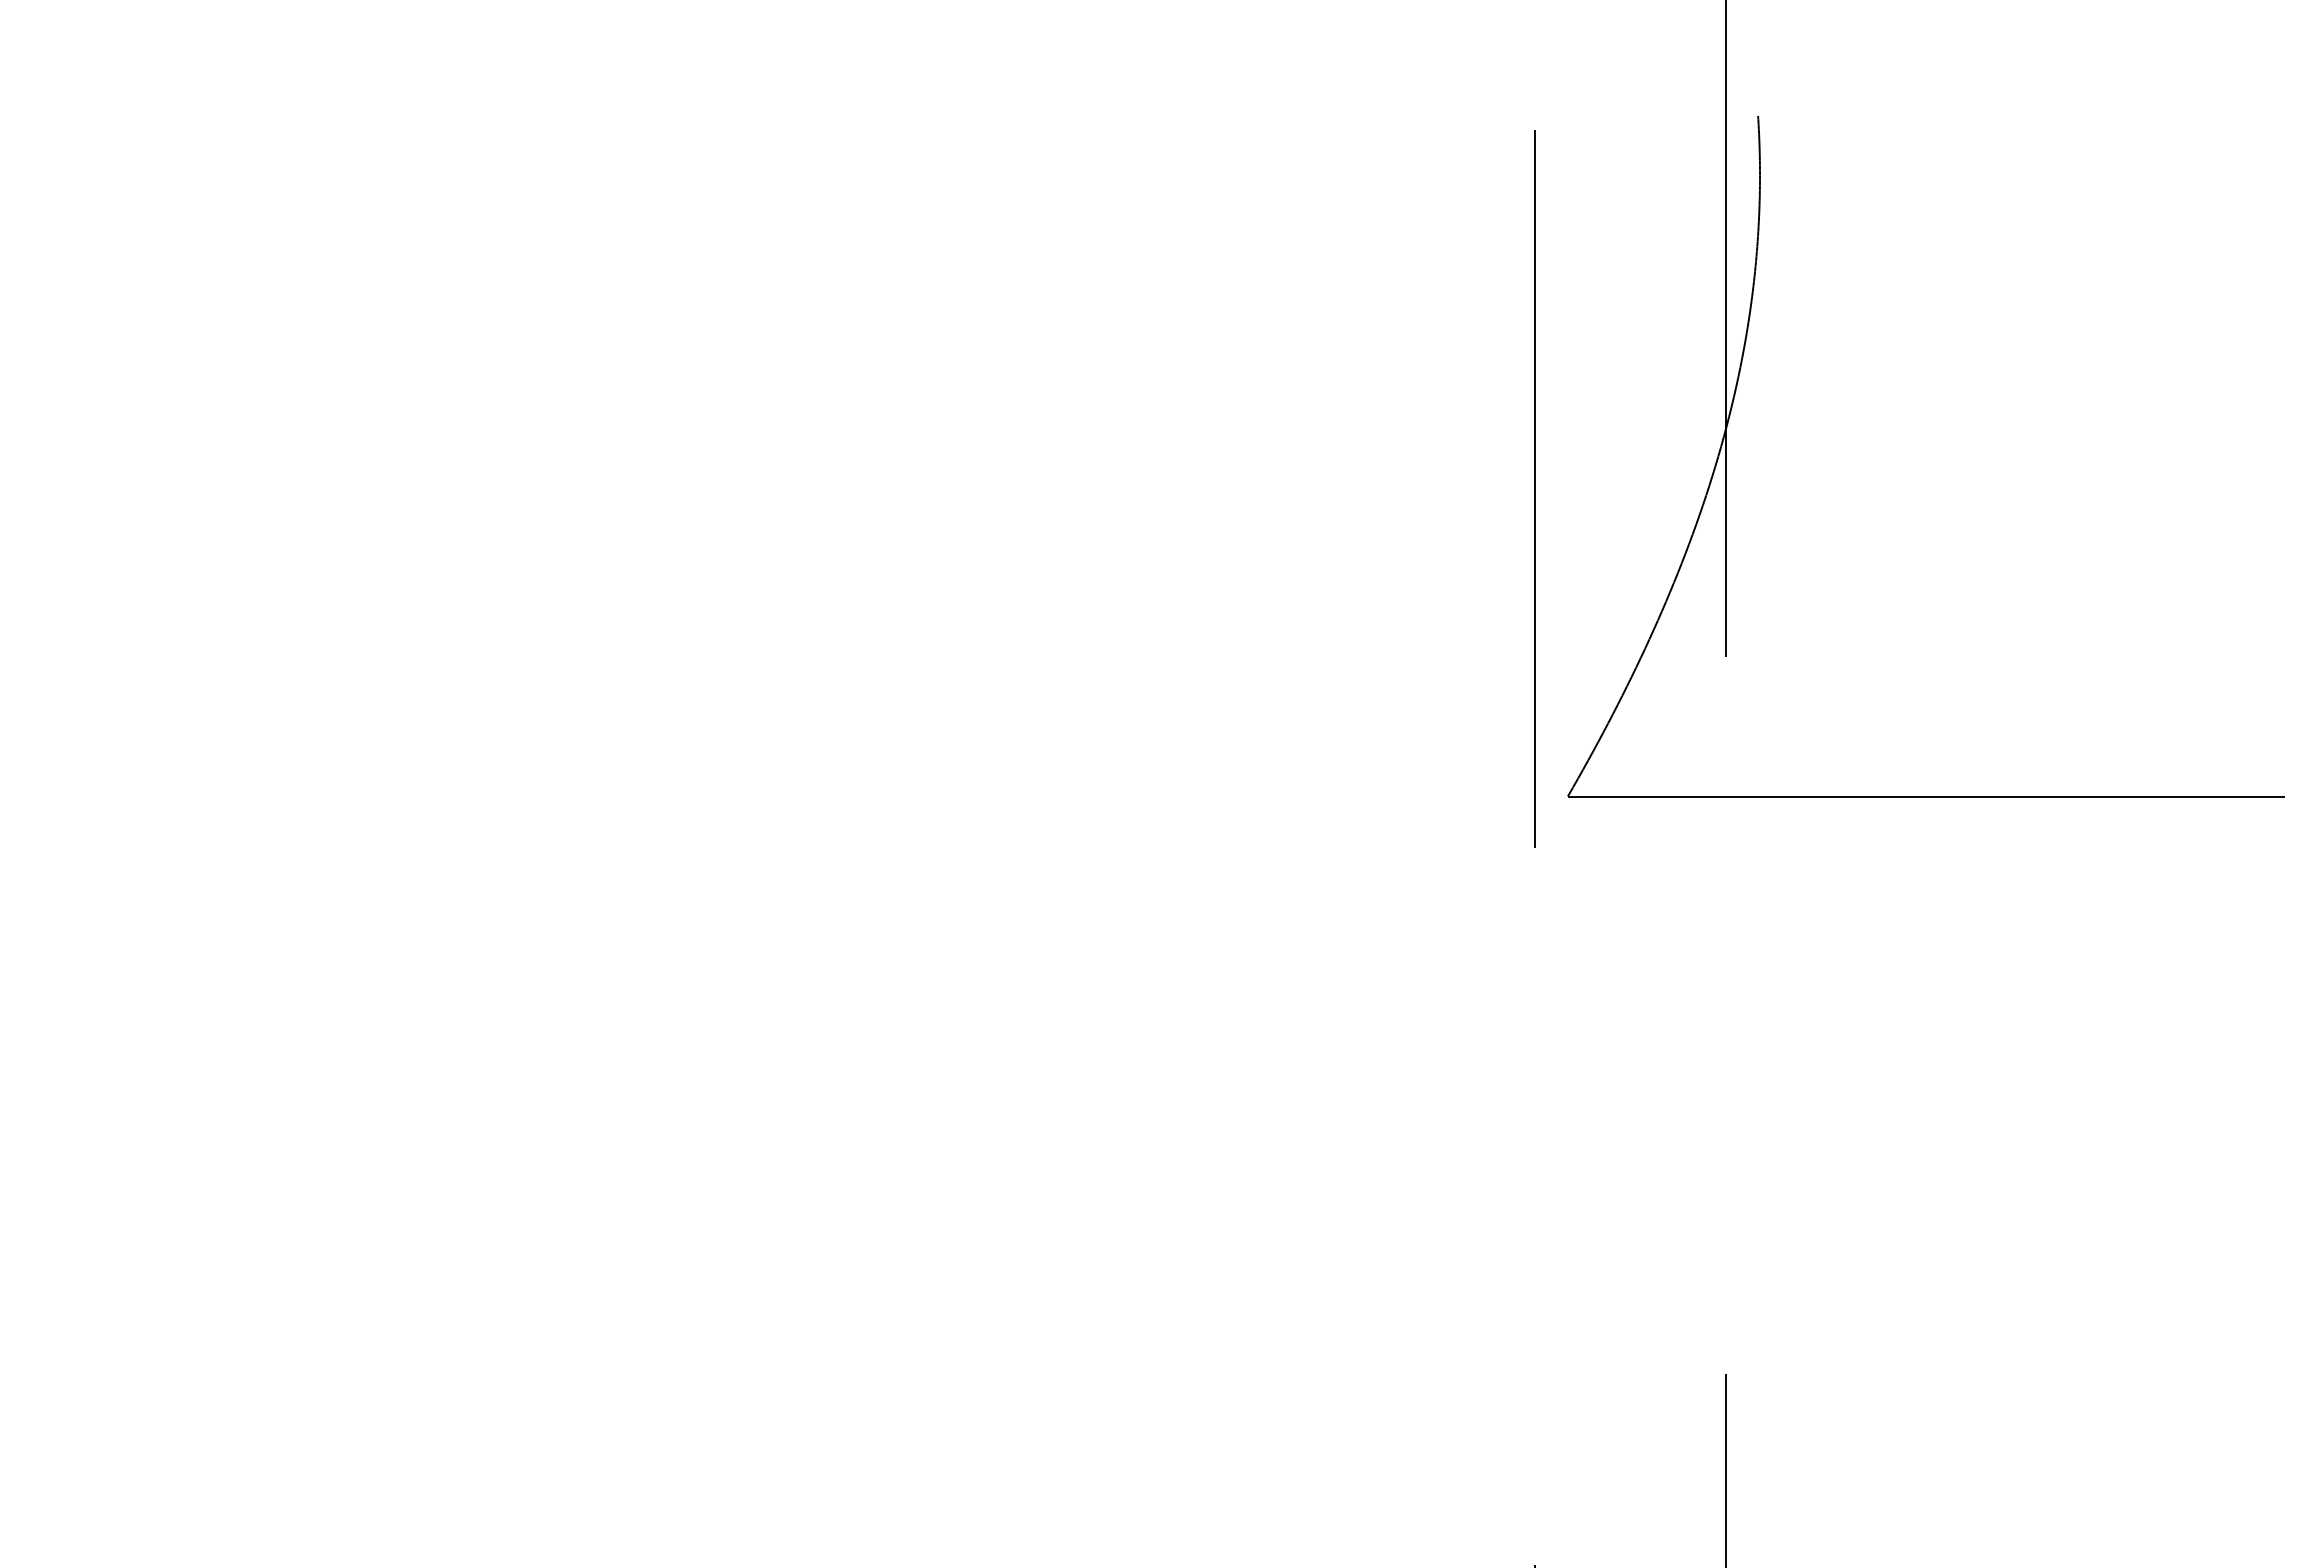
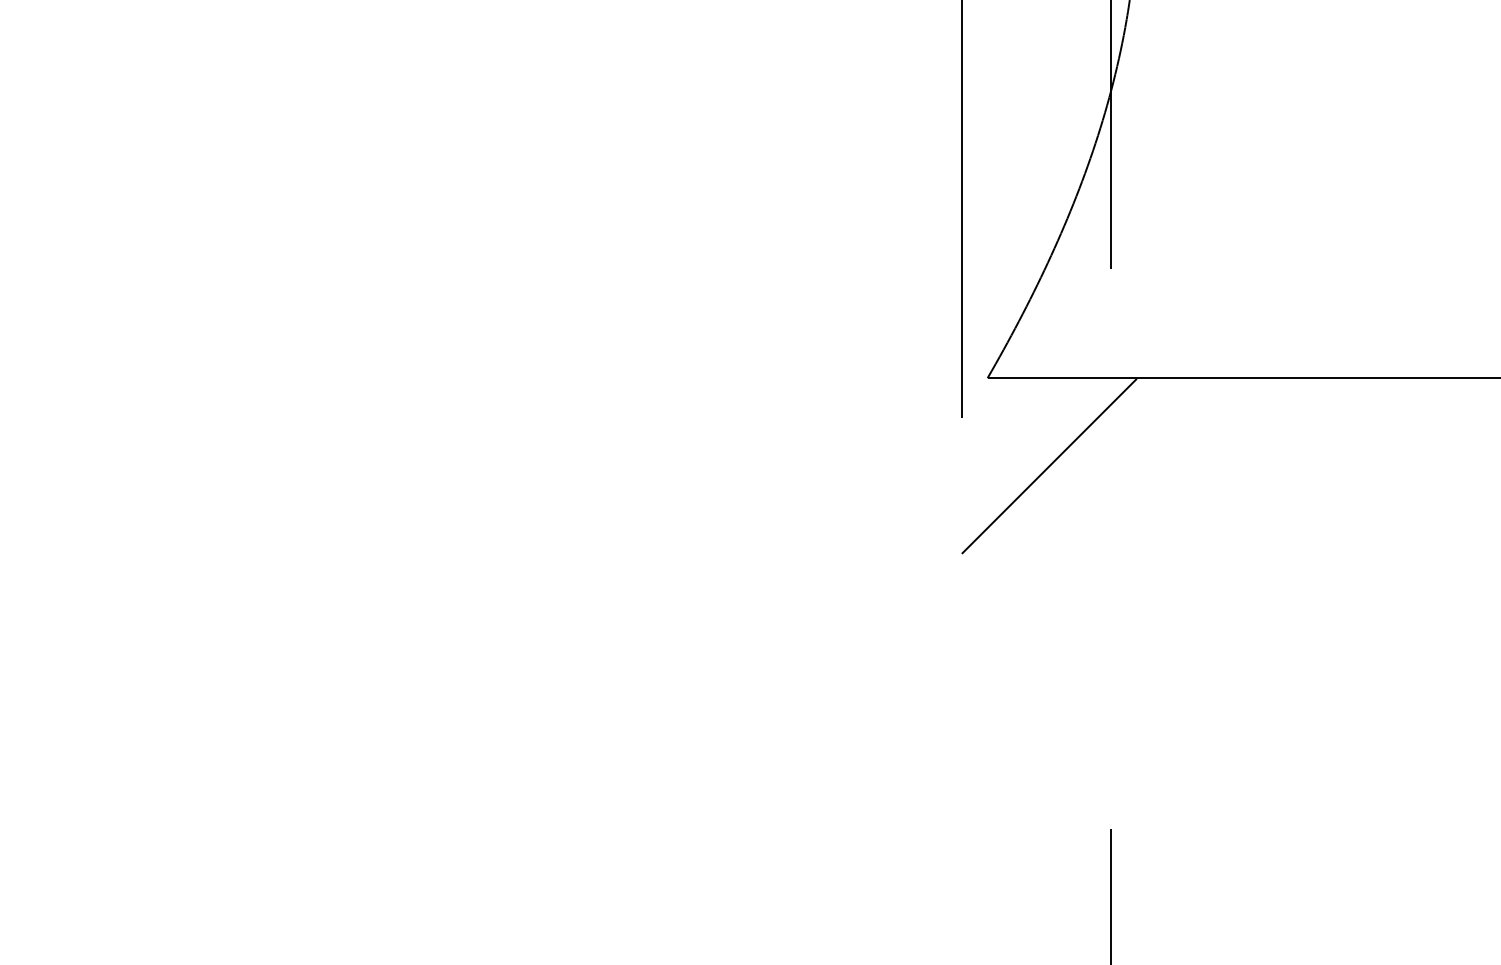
line: (1646, 909) -> (1048, 466), added

